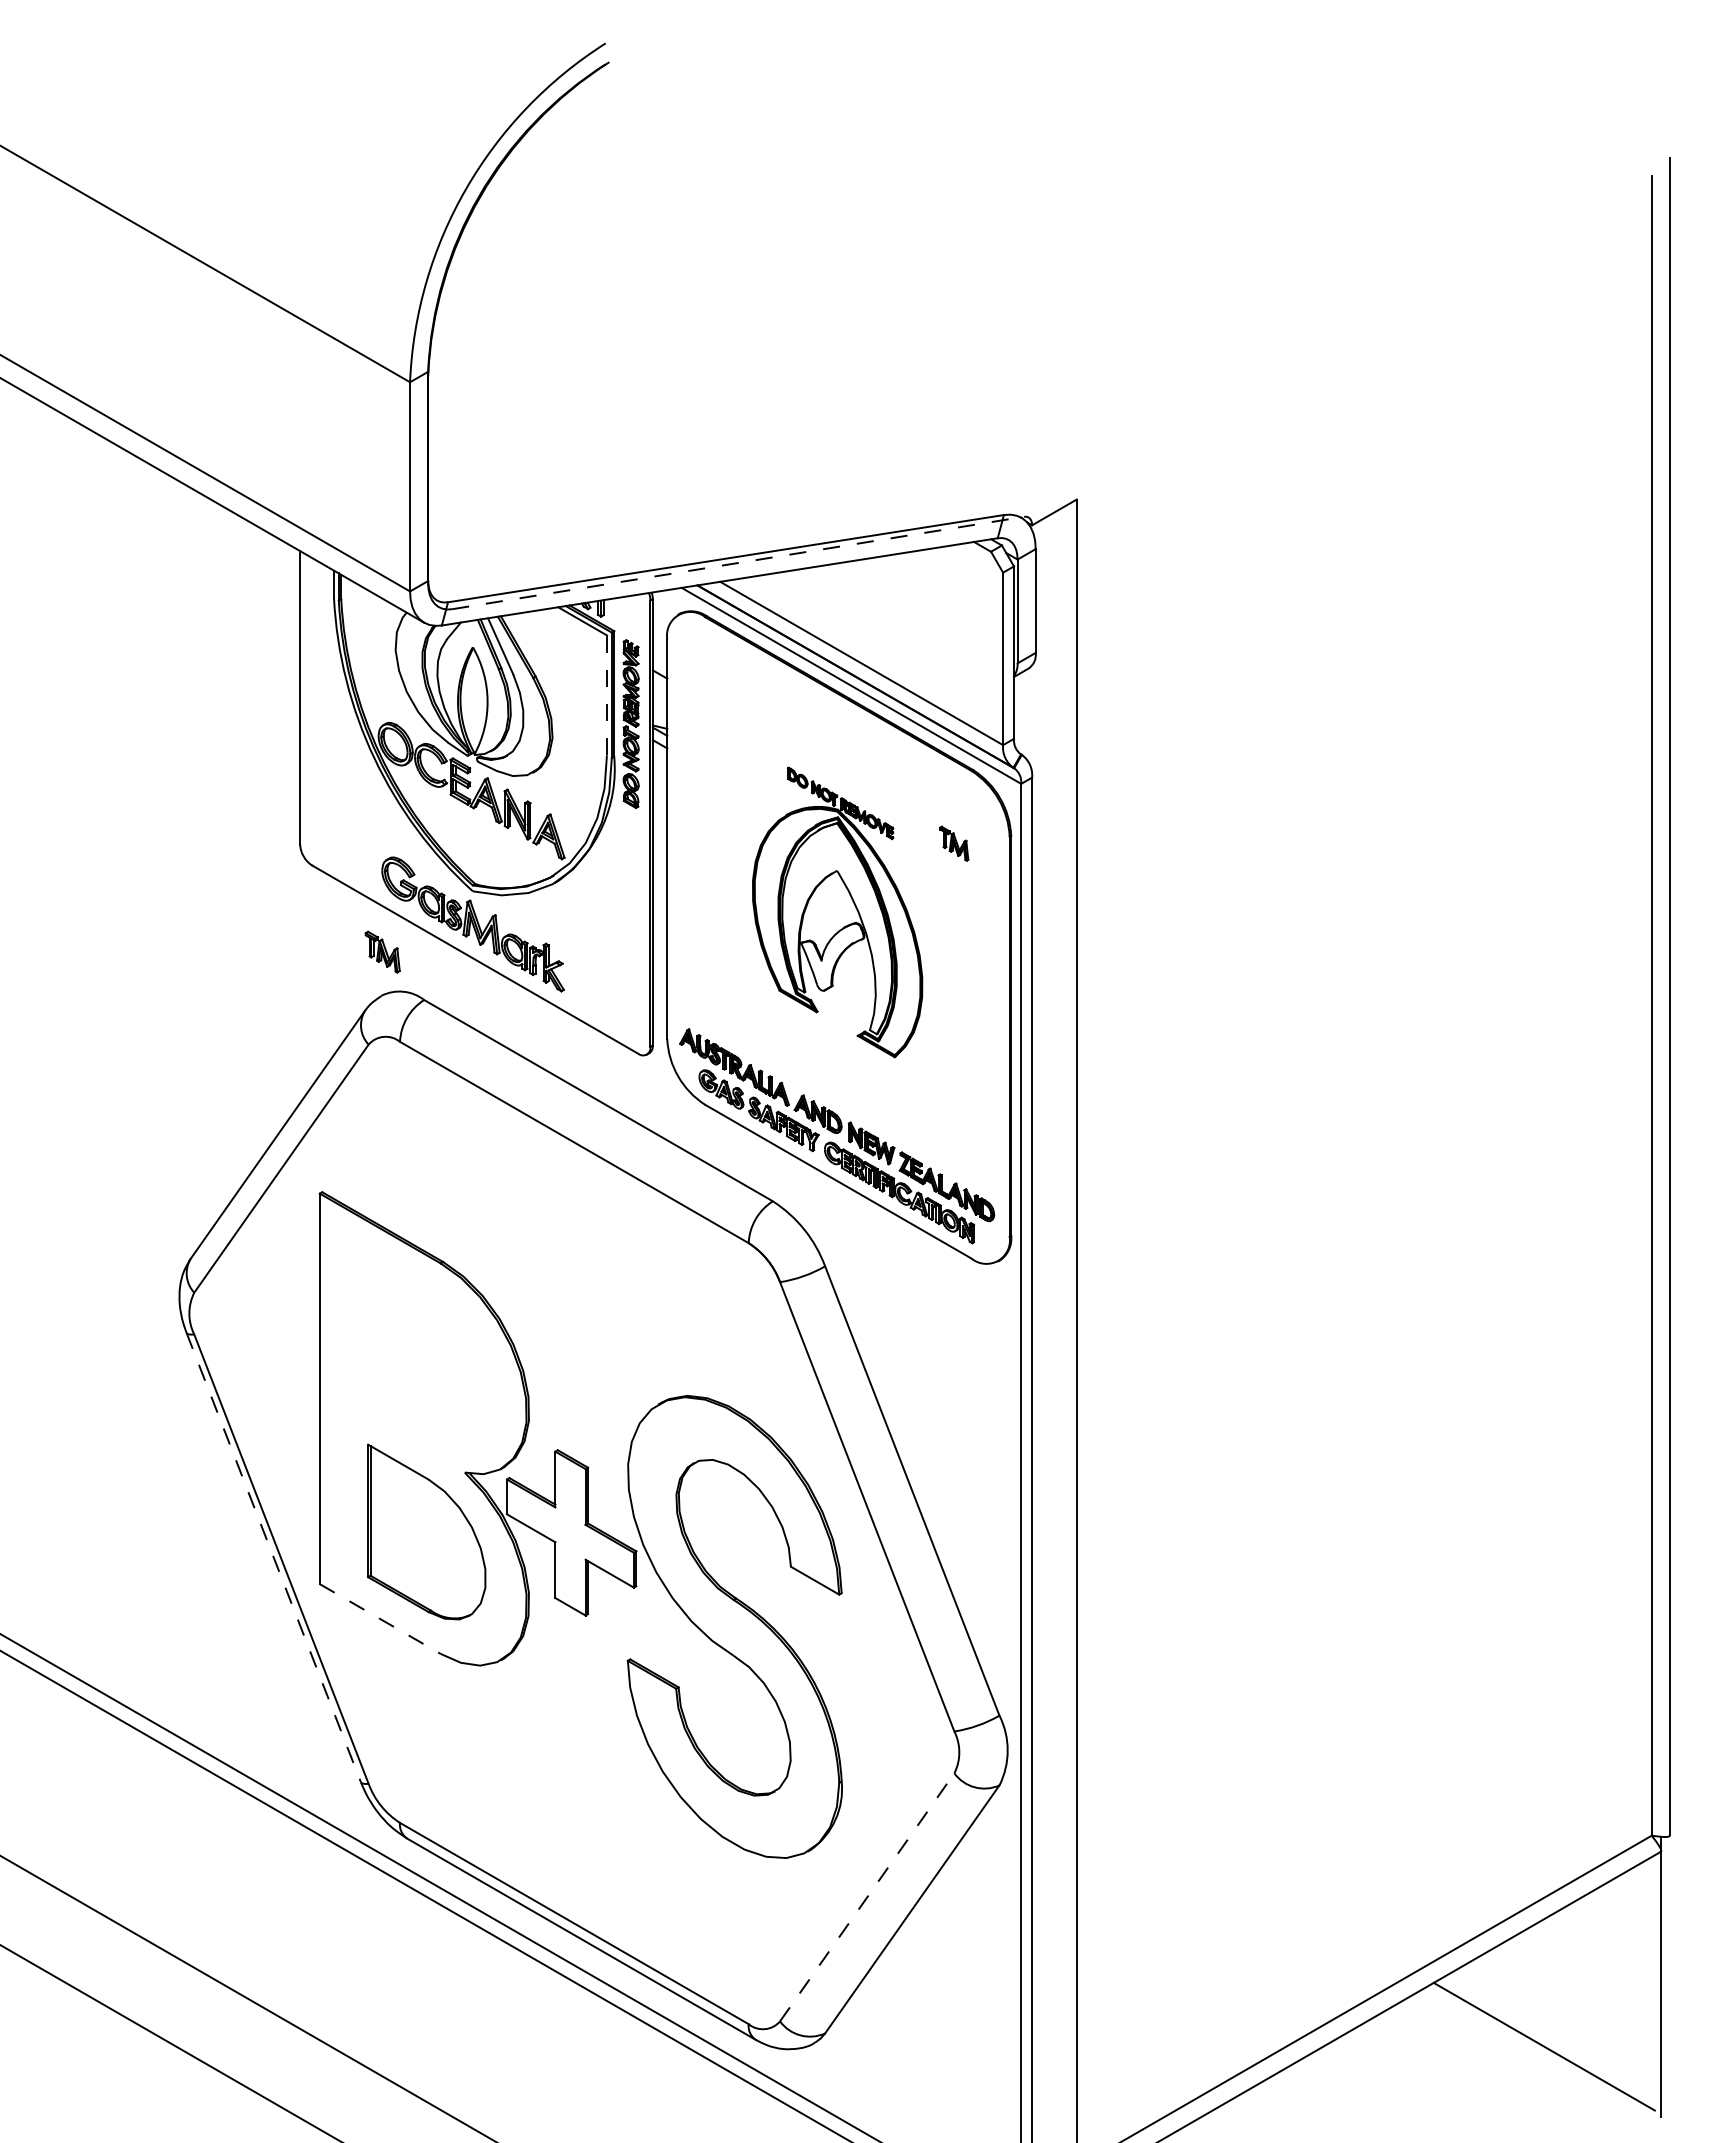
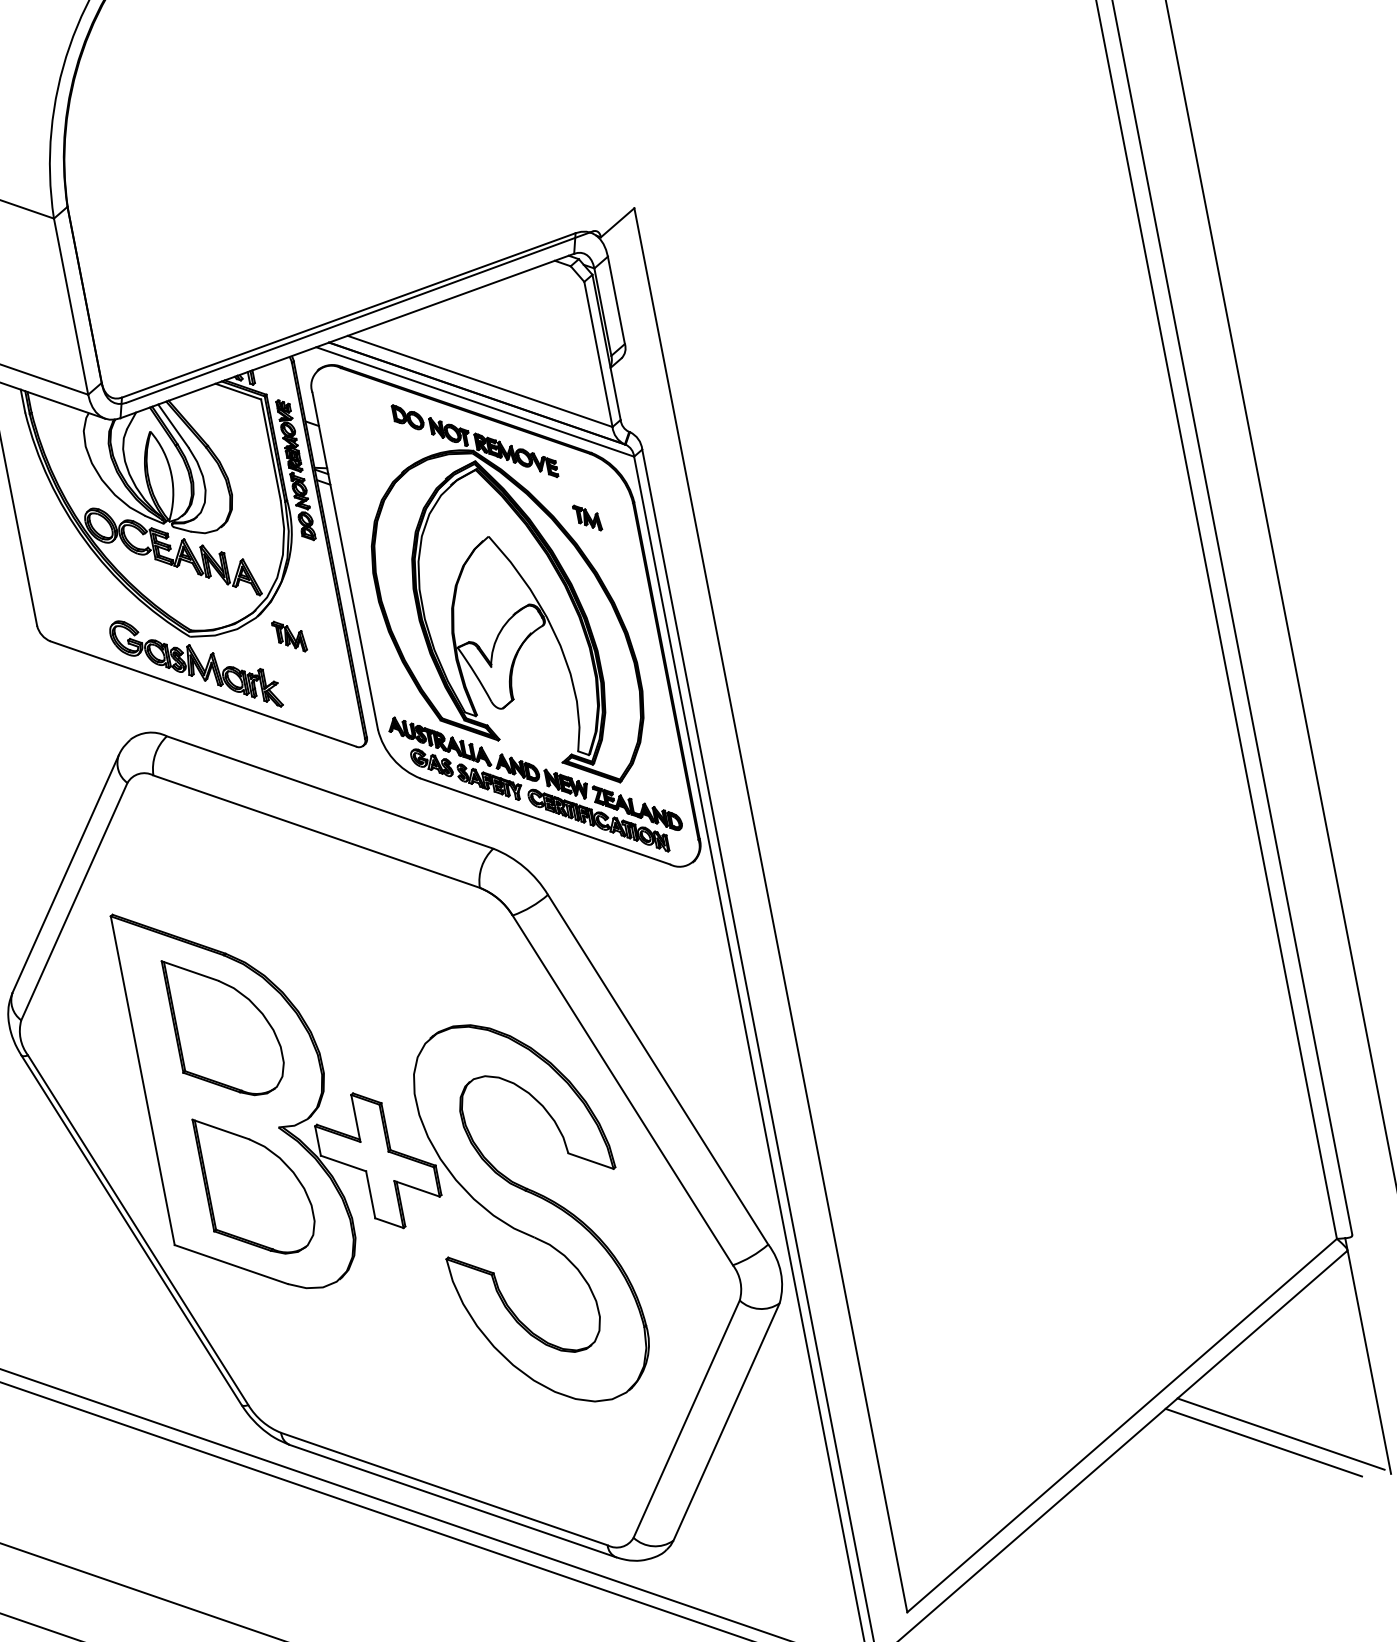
line: (738, 563) -> (360, 317), dashed -> solid
line: (606, 695) -> (270, 450), dashed -> solid
part: (837, 912) -> (500, 595), size x1.67
part: (382, 951) -> (289, 636), moved
part: (426, 1343) -> (225, 1025), added
line: (273, 1557) -> (131, 1230), dashed -> solid
line: (380, 1619) -> (231, 1264), dashed -> solid
line: (867, 1897) -> (686, 1419), dashed -> solid
line: (1522, 2052) -> (1263, 1442), added

